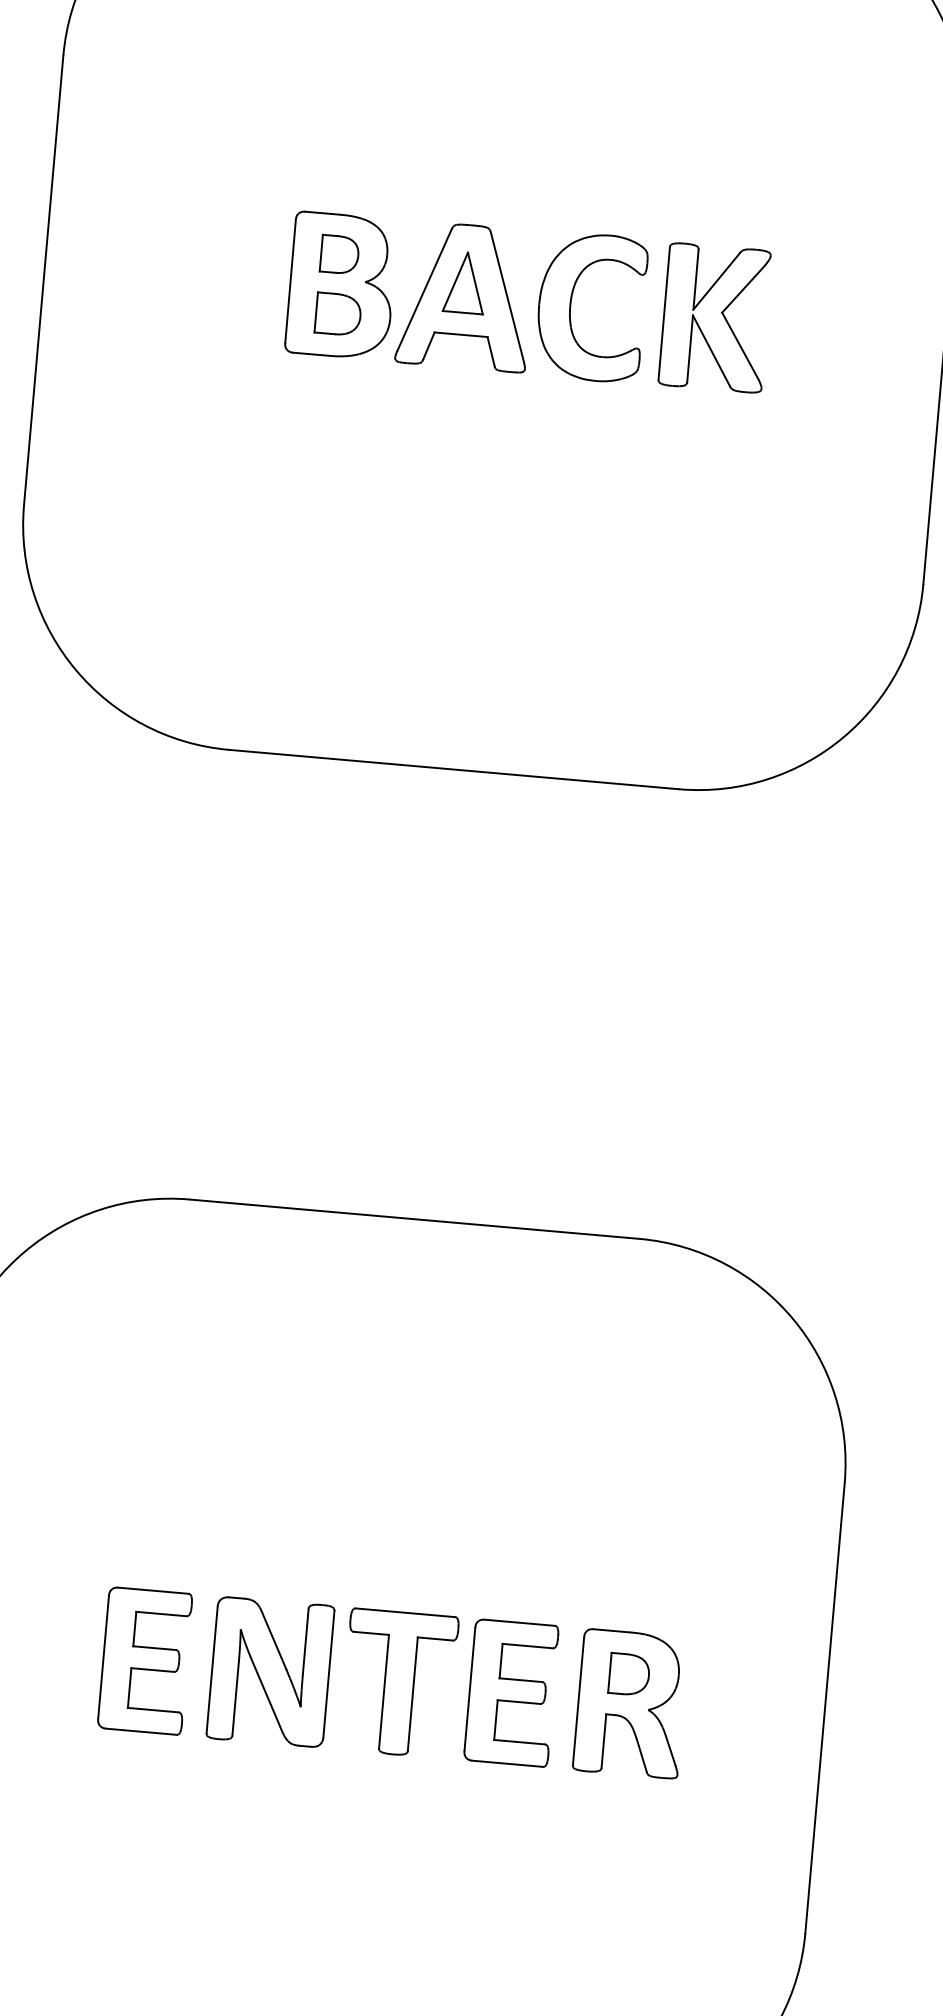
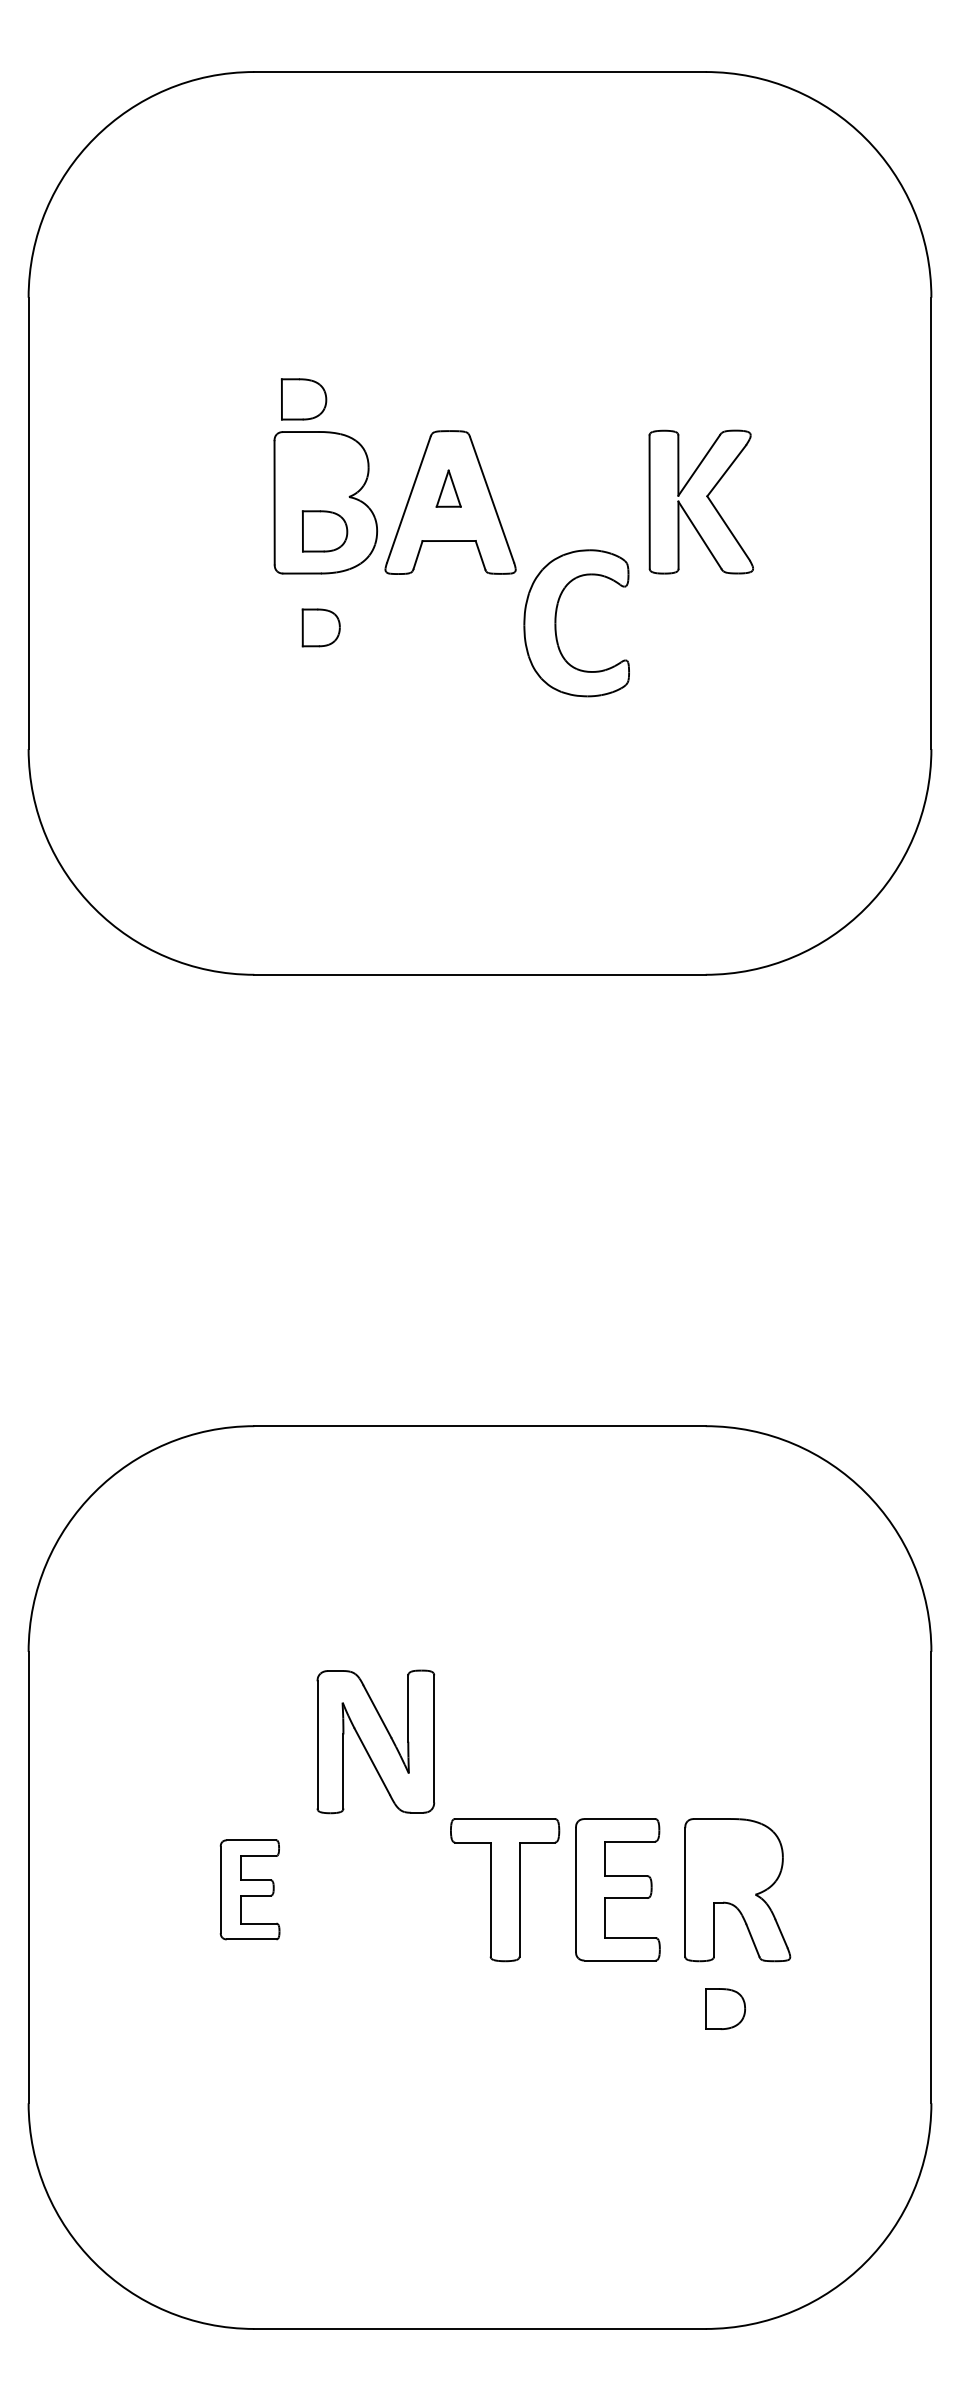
part: (328, 181) -> (303, 399), added
part: (338, 254) -> (320, 627), moved
part: (465, 282) -> (448, 488), size x0.6
part: (571, 305) -> (556, 623), moved
part: (144, 1660) -> (249, 1889), size x0.7
part: (270, 1671) -> (375, 1741), moved
part: (629, 1673) -> (725, 2008), moved

